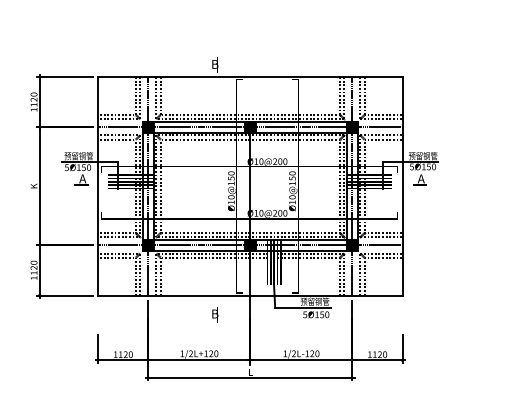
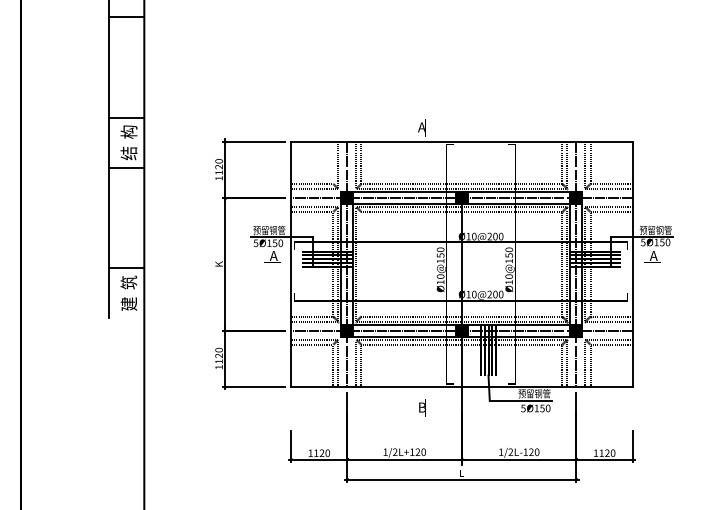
text: (215, 64) -> (422, 127), B -> A
line: (135, 95) -> (333, 162), removed
line: (160, 186) -> (361, 264), removed

